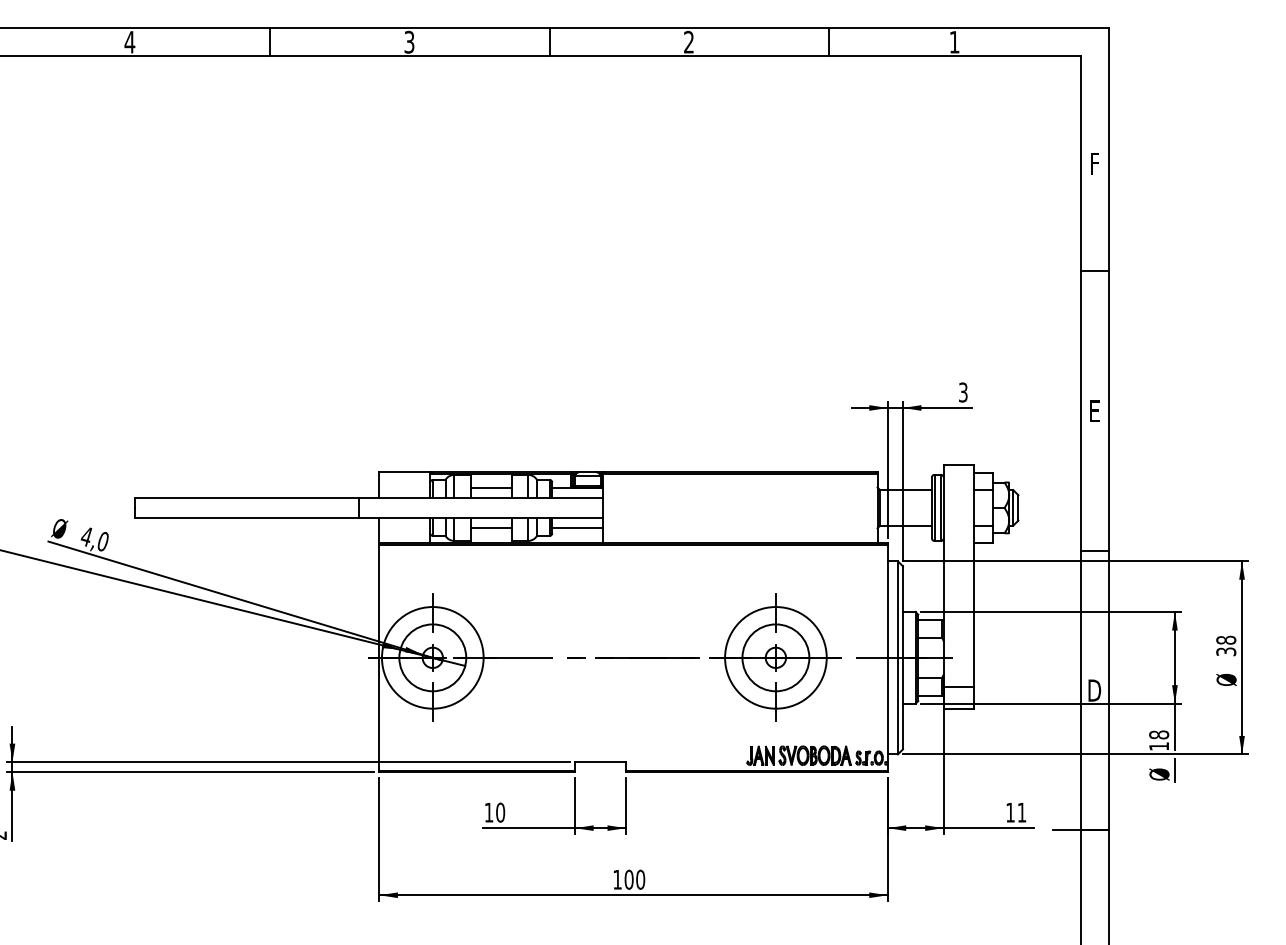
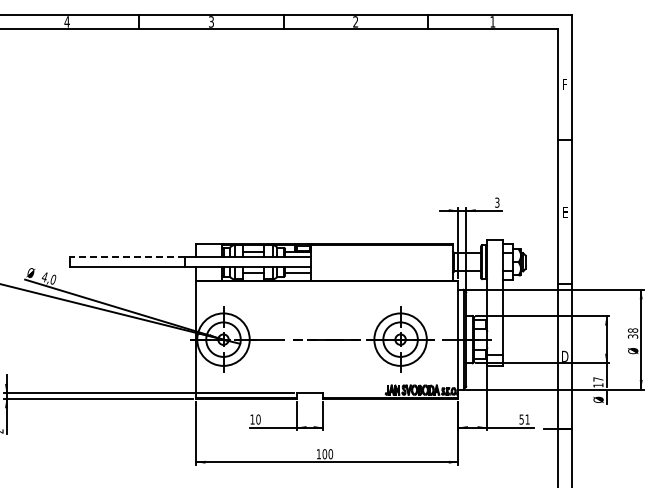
line: (246, 498) -> (127, 257), solid -> dashed
text: (1159, 735) -> (598, 379), 18 -> 17
text: (1010, 812) -> (521, 419), 11 -> 51

